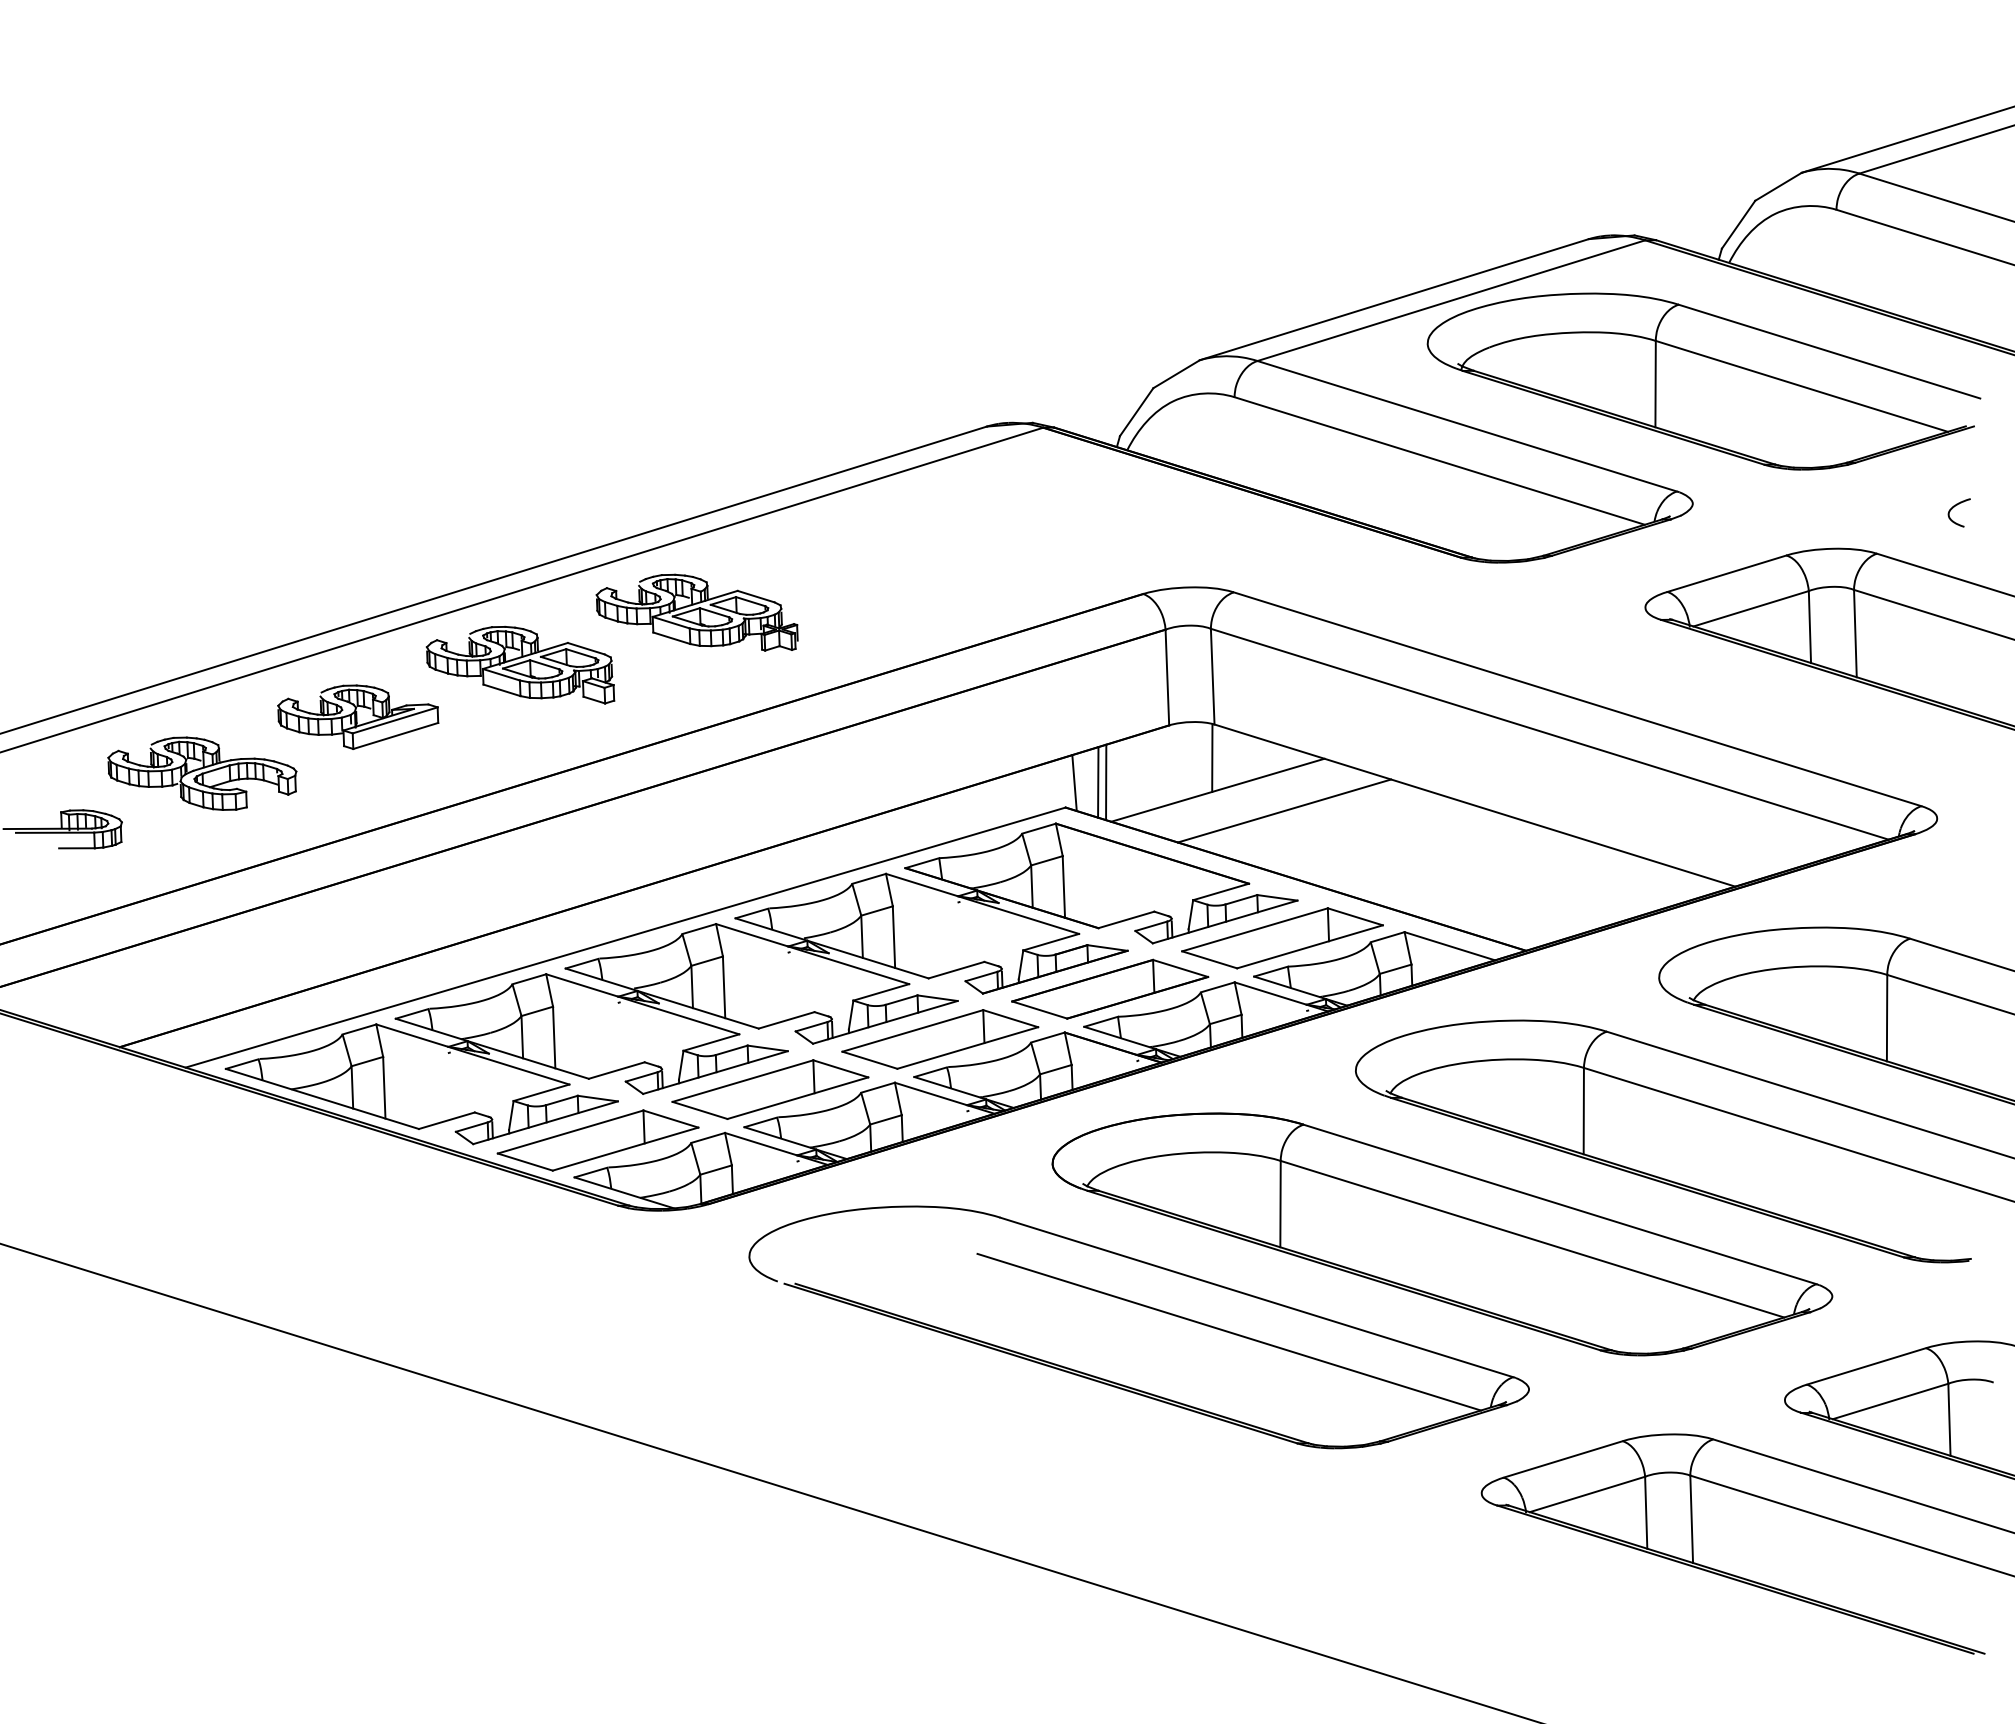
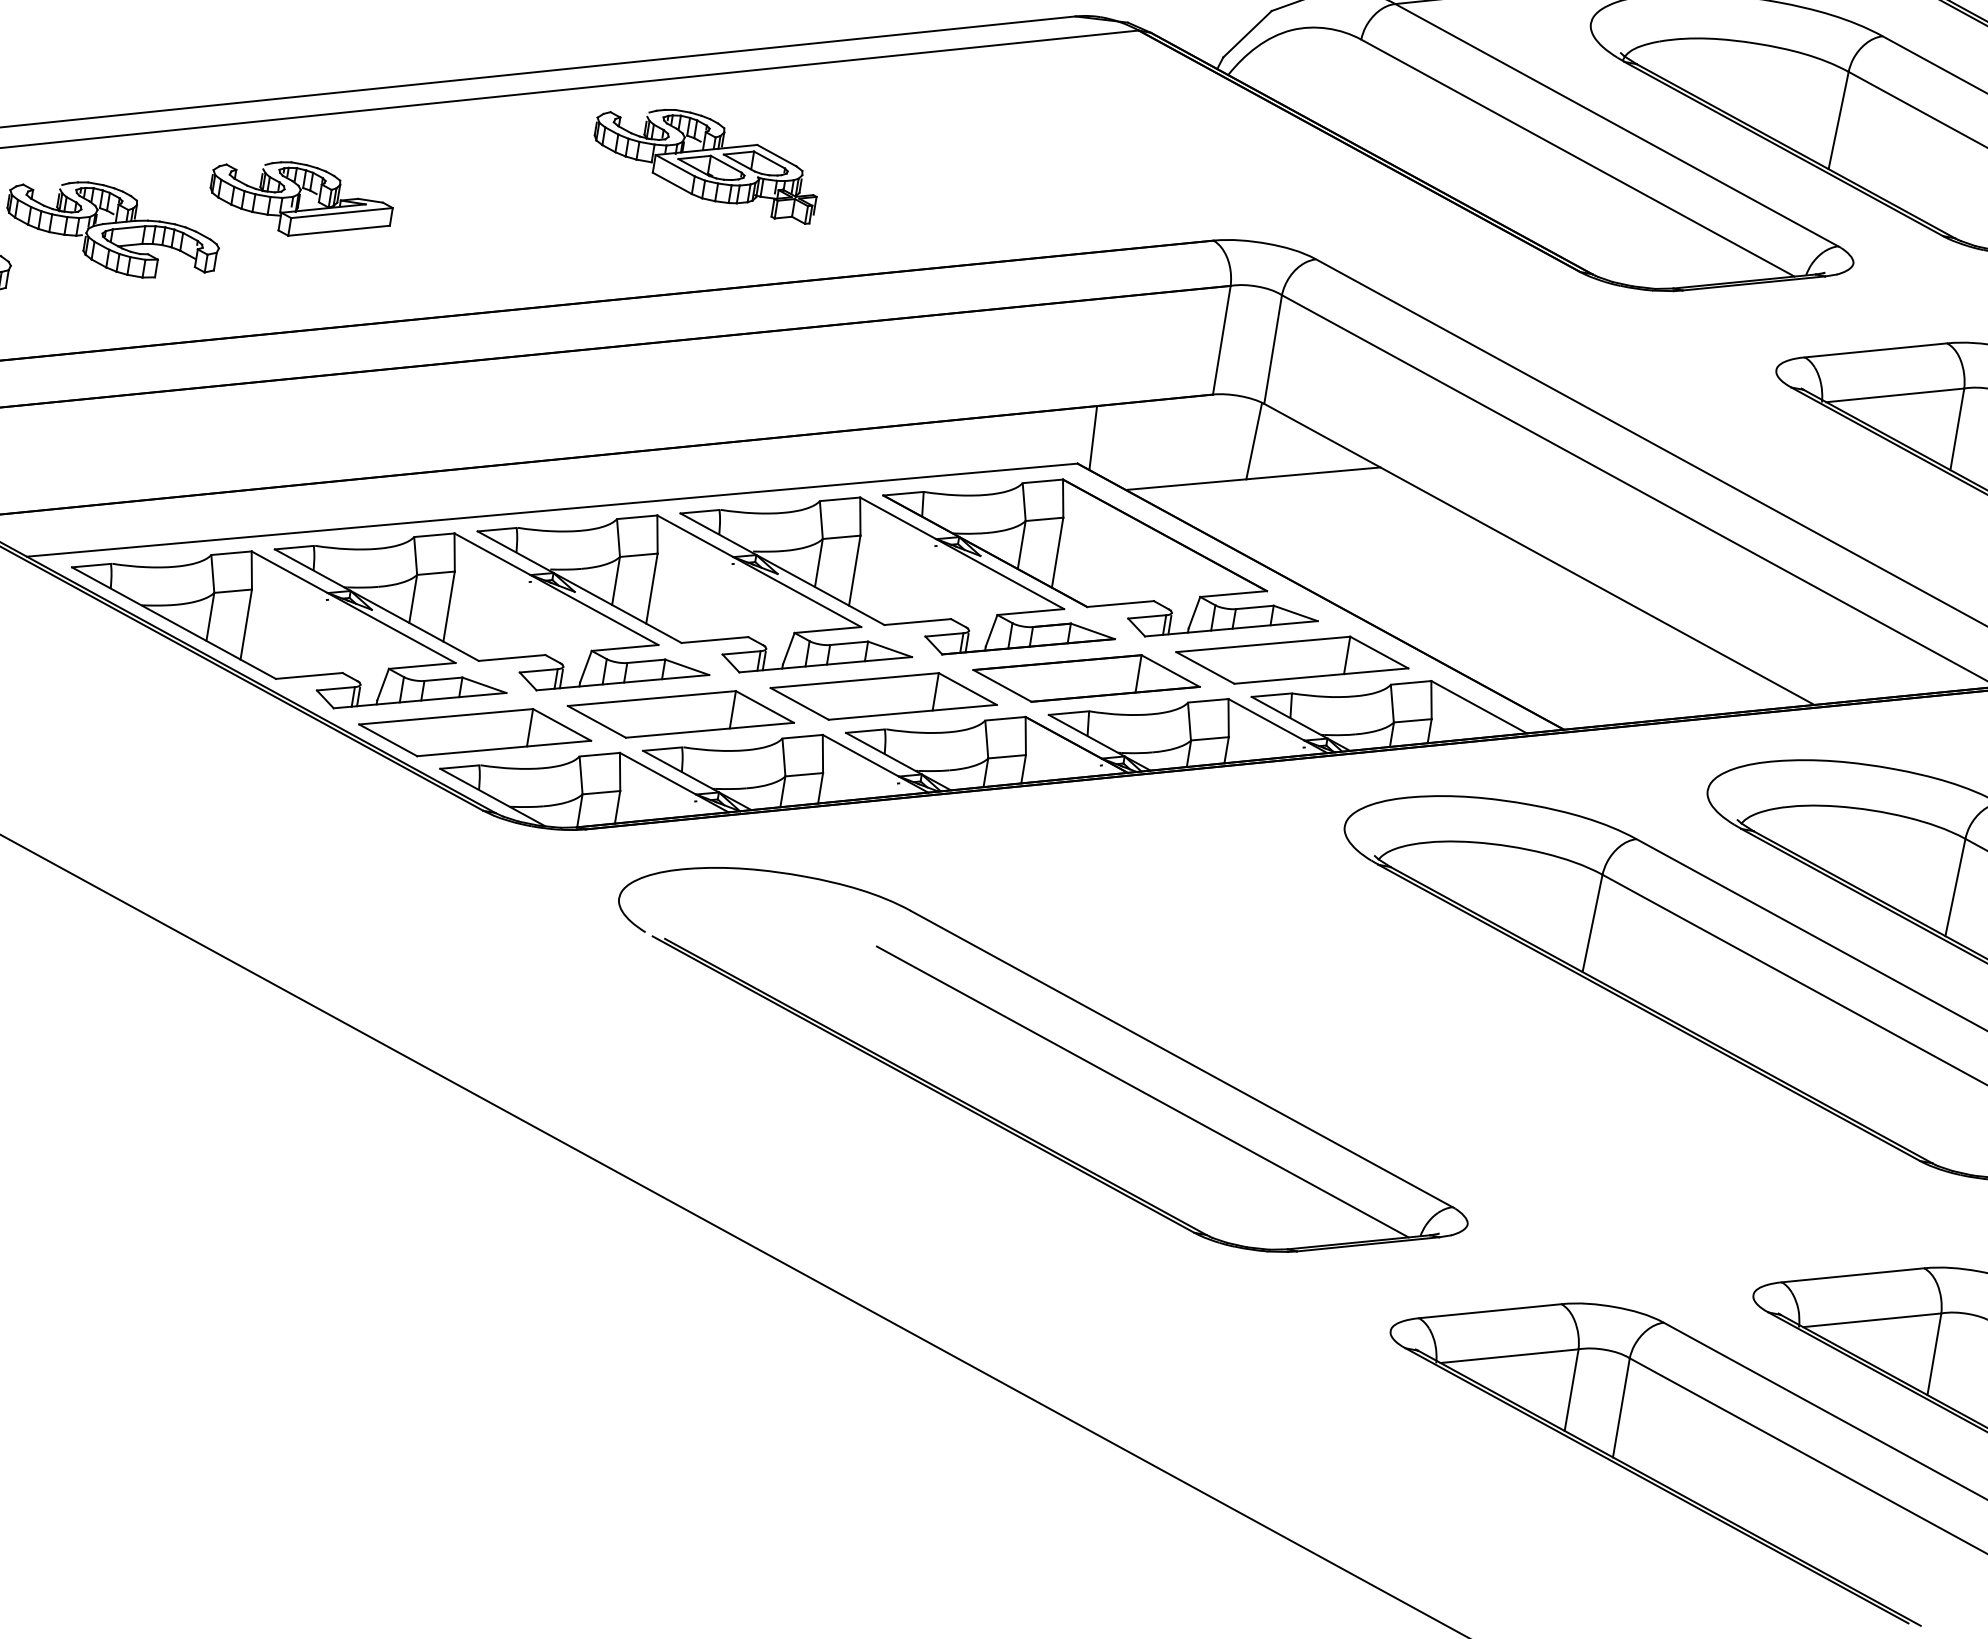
part: (520, 664) -> (495, 178), removed
line: (1098, 782) -> (1120, 442), removed
line: (1106, 782) -> (1129, 444), removed
line: (1284, 810) -> (1323, 516), removed
part: (1442, 1234) -> (1405, 1030), removed

